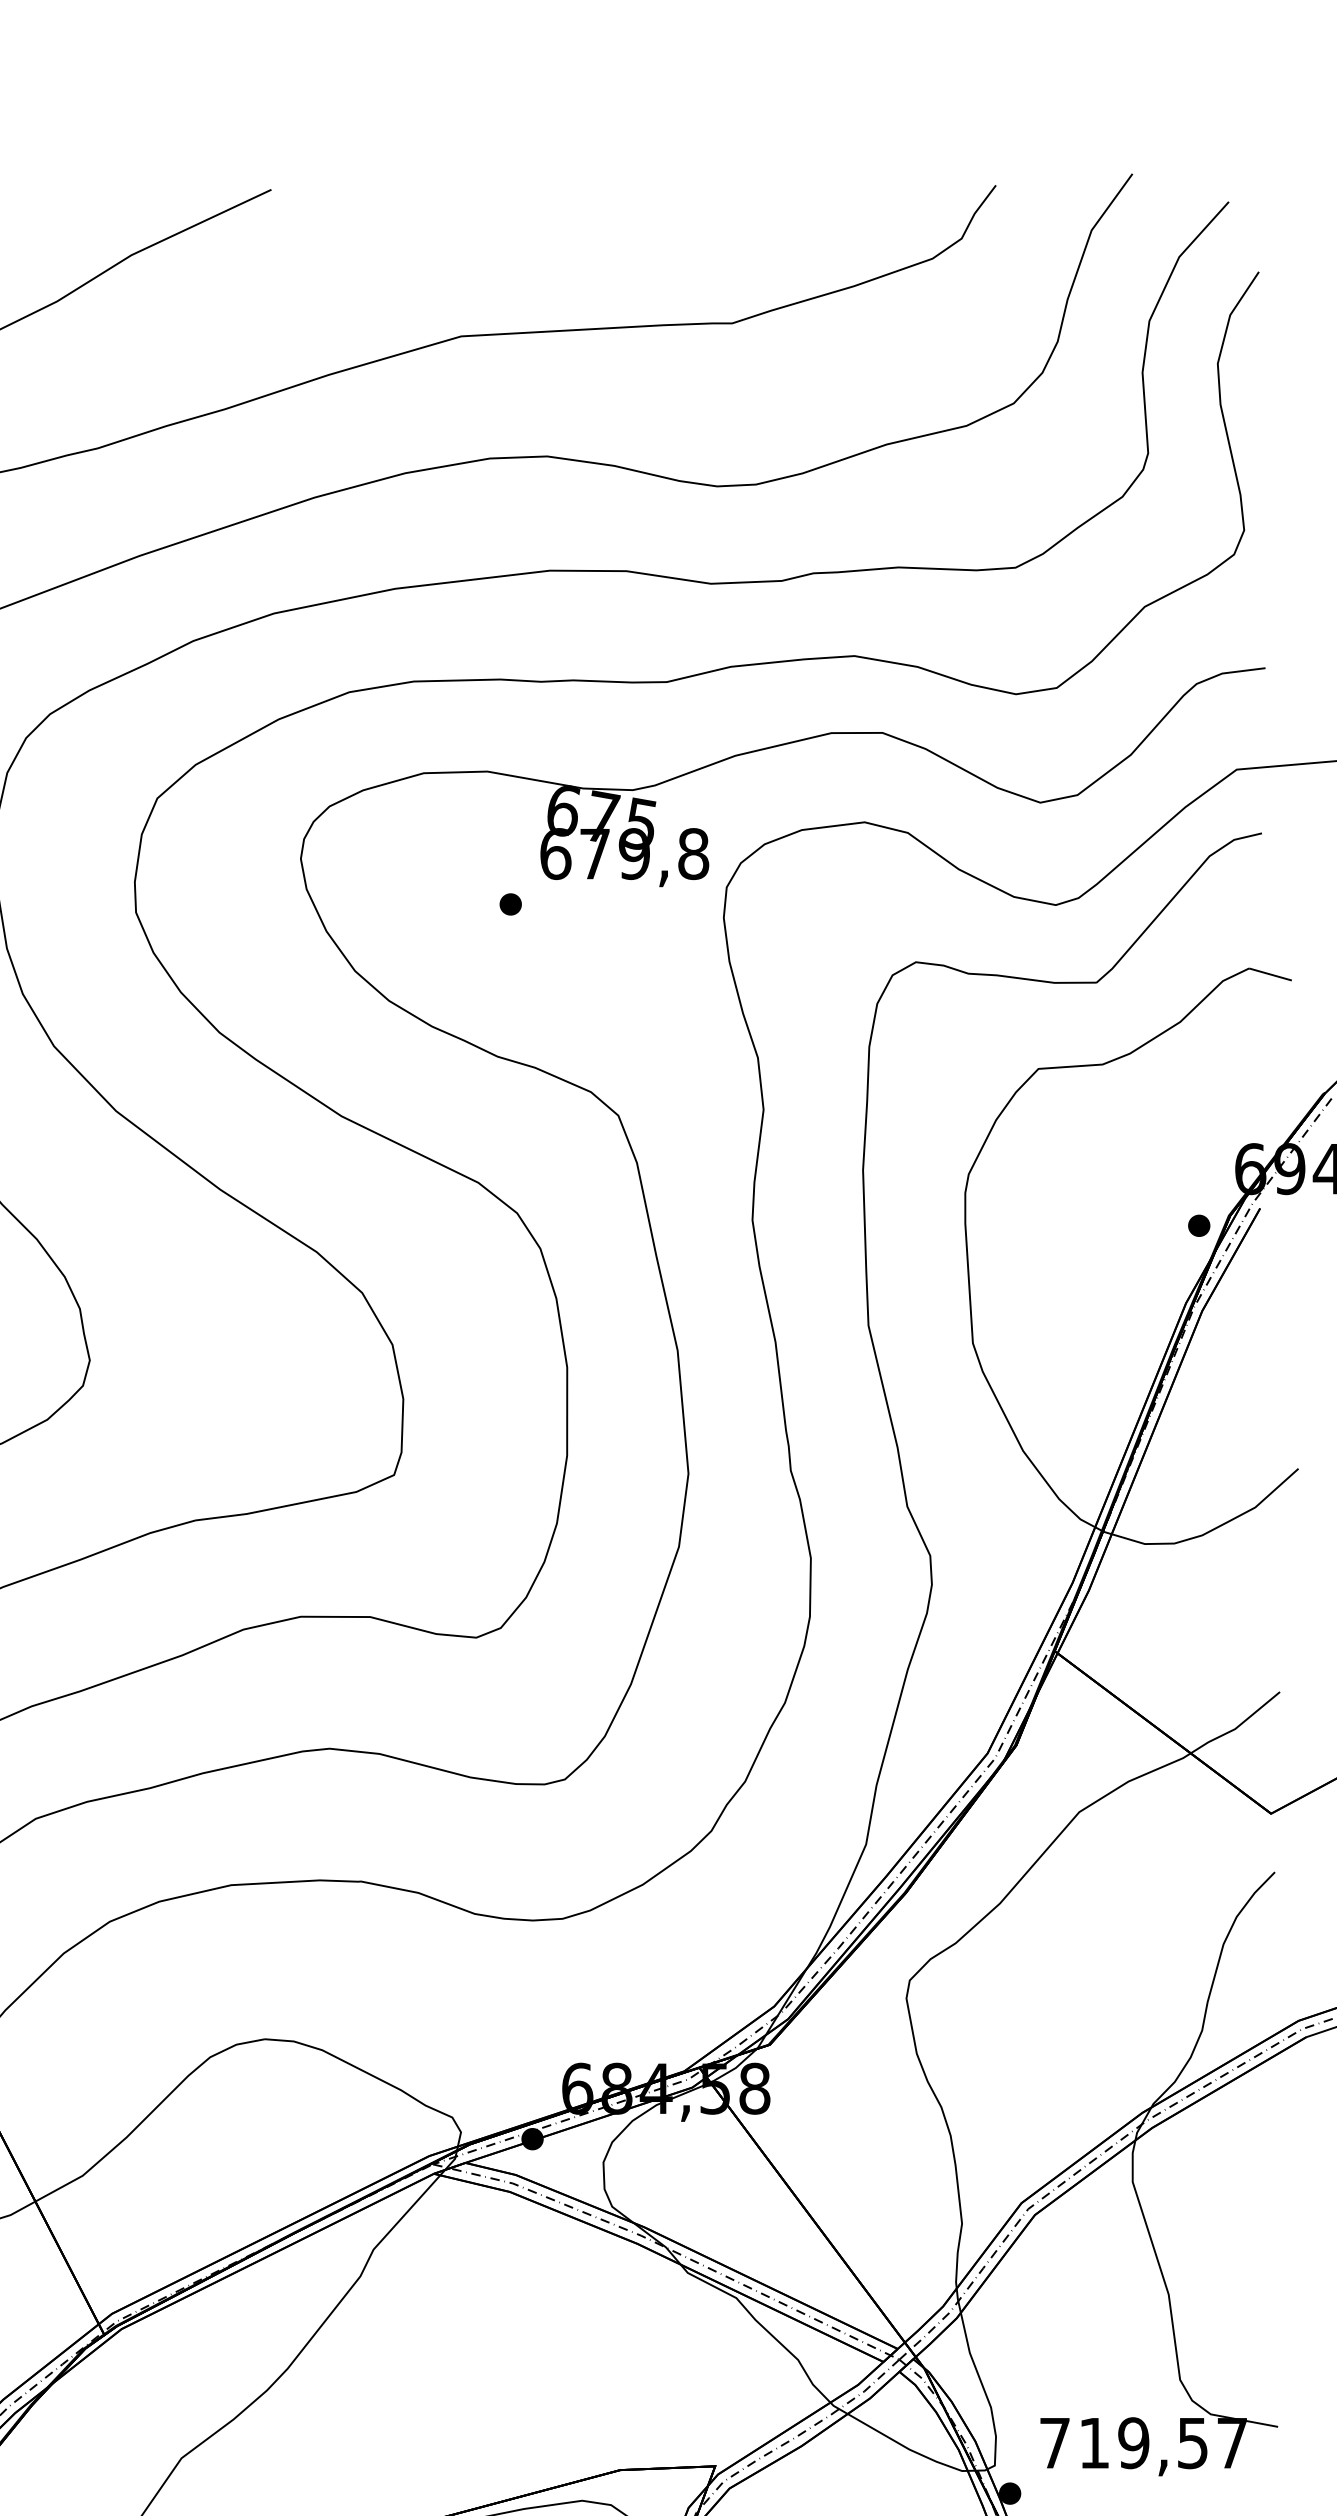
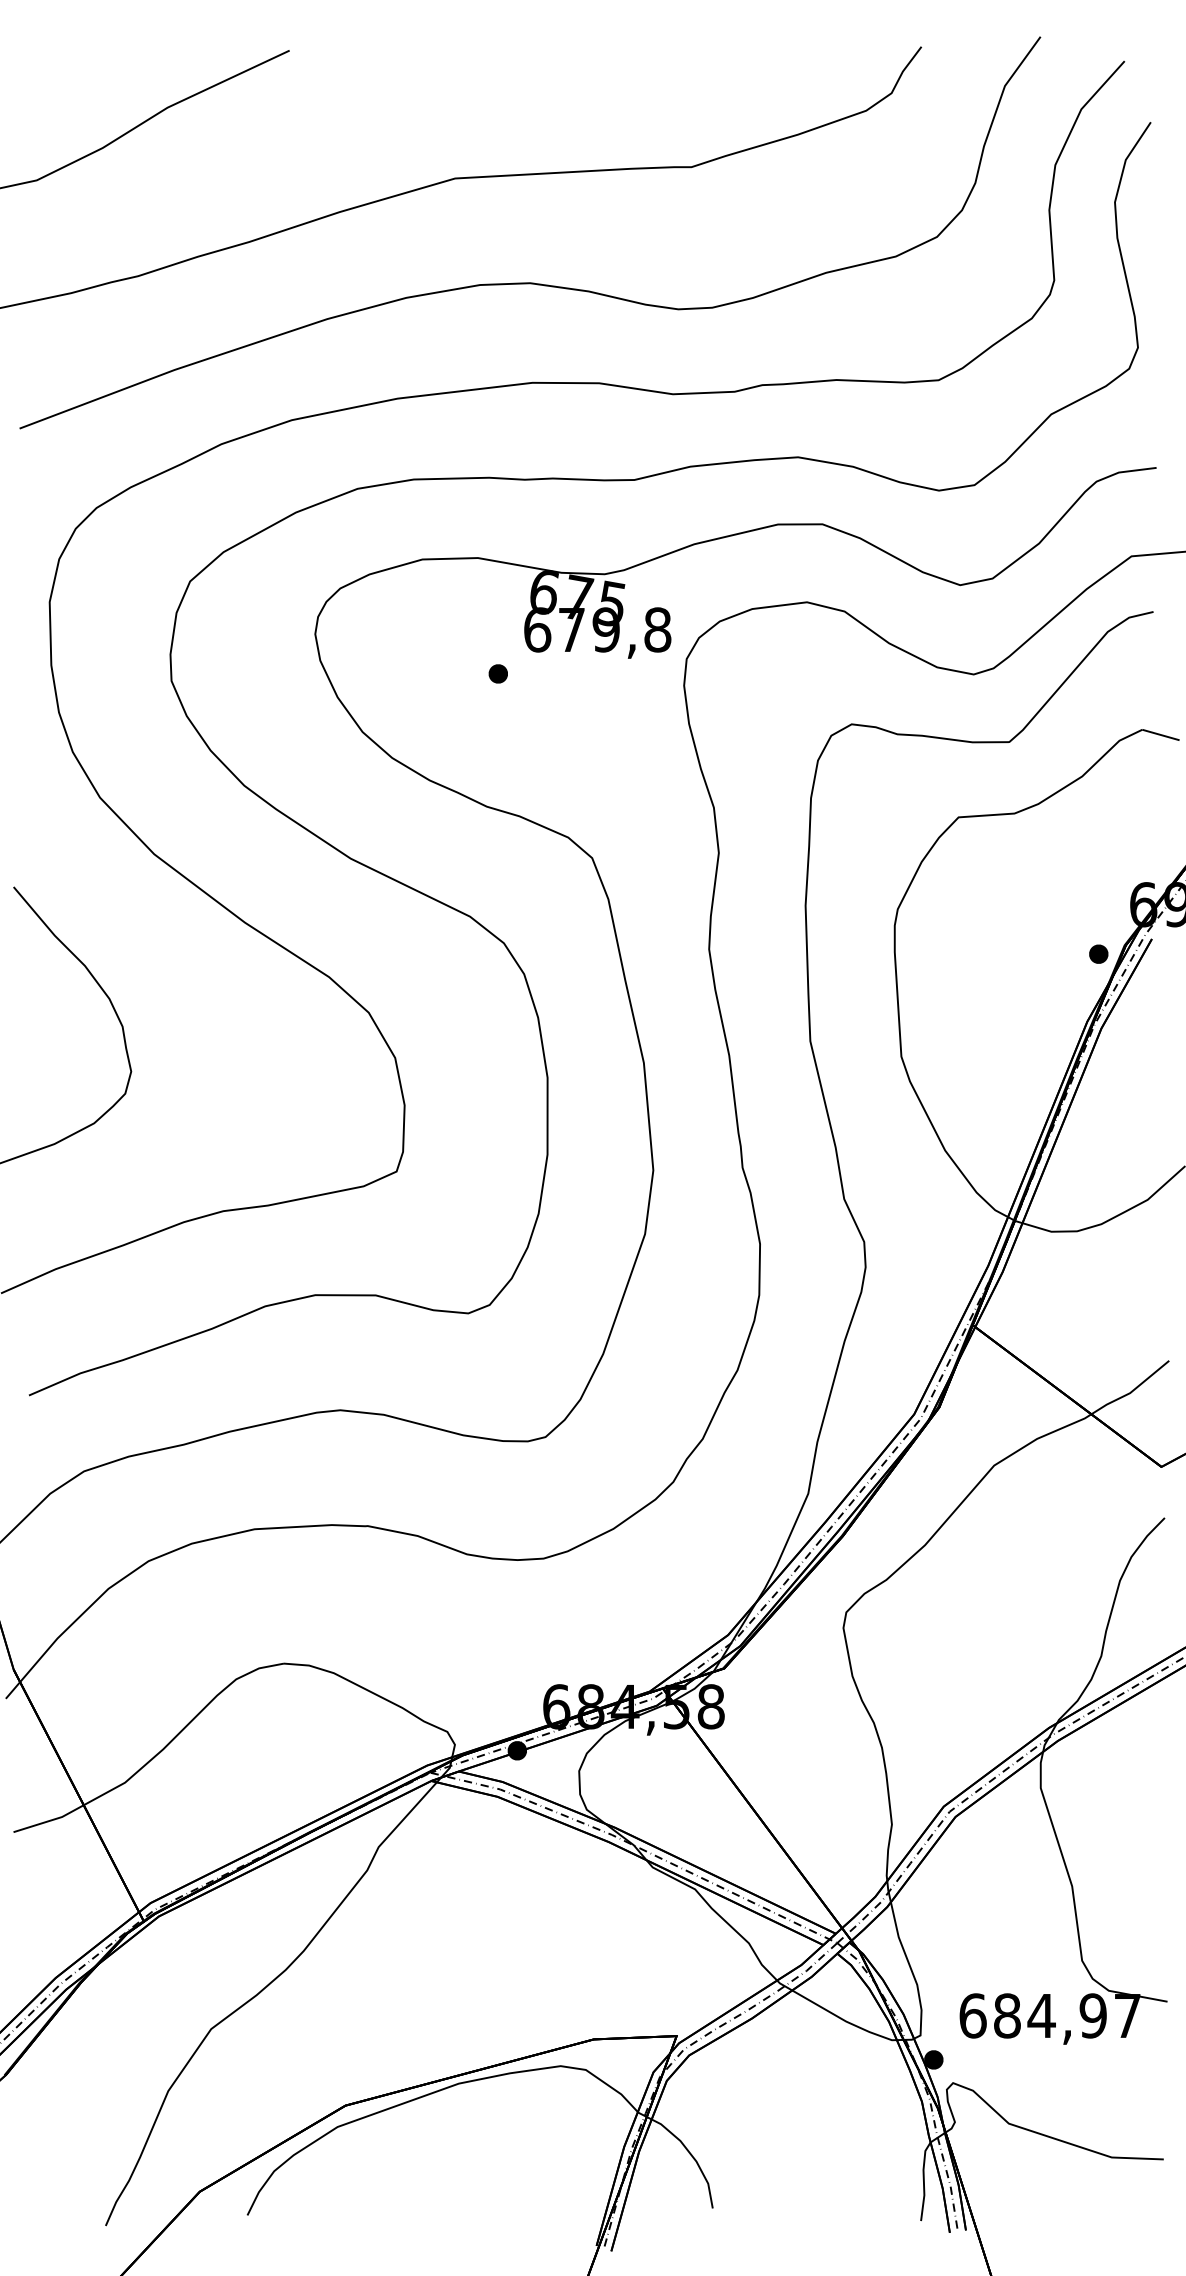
text: (1123, 2442) -> (1032, 2015), 719,57 -> 684,97

